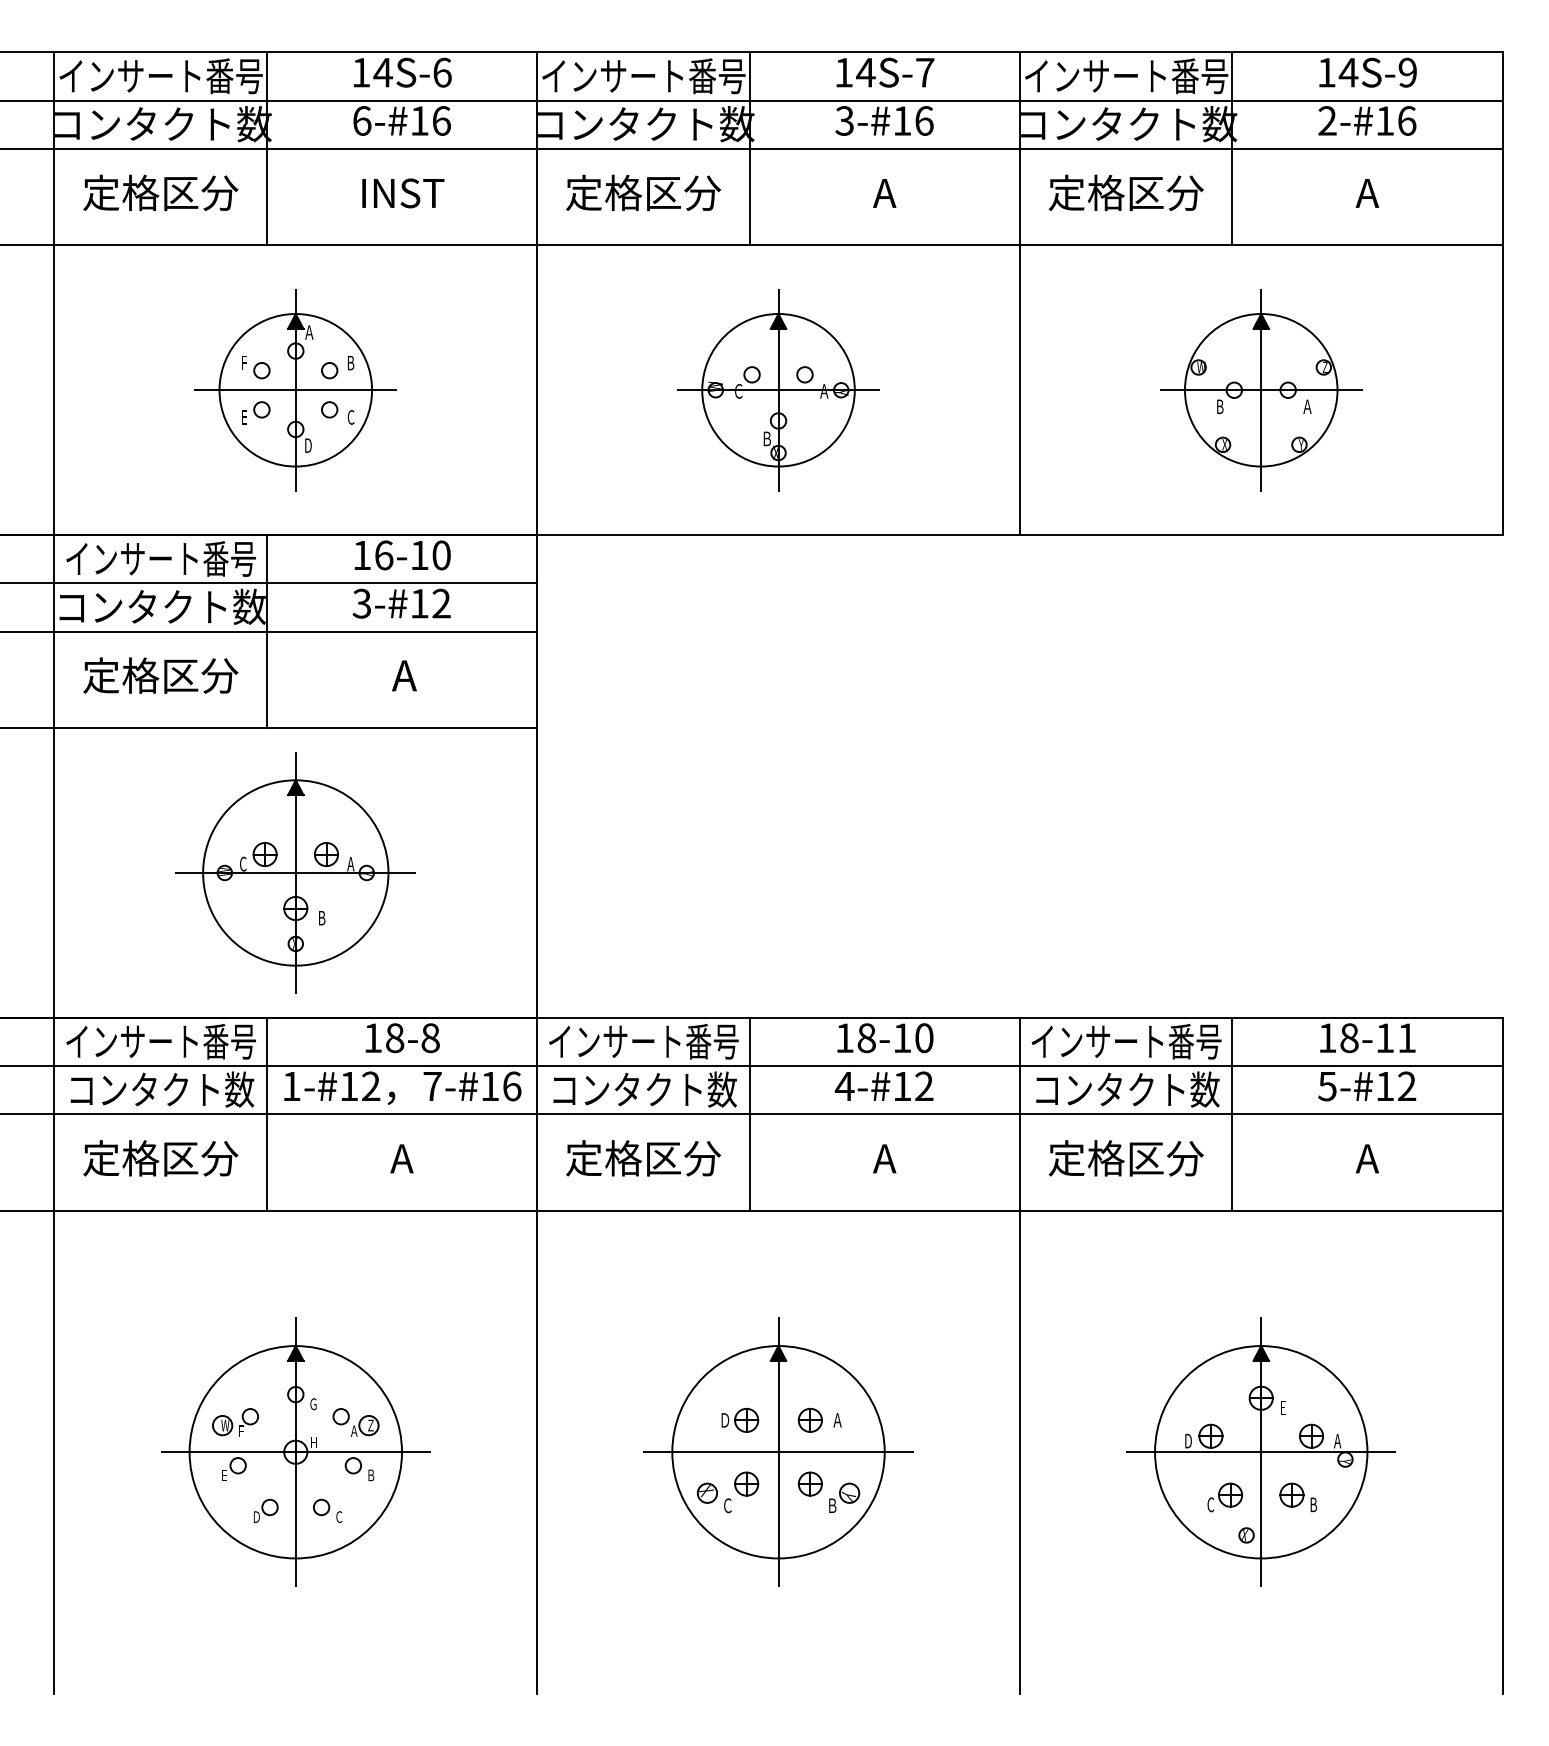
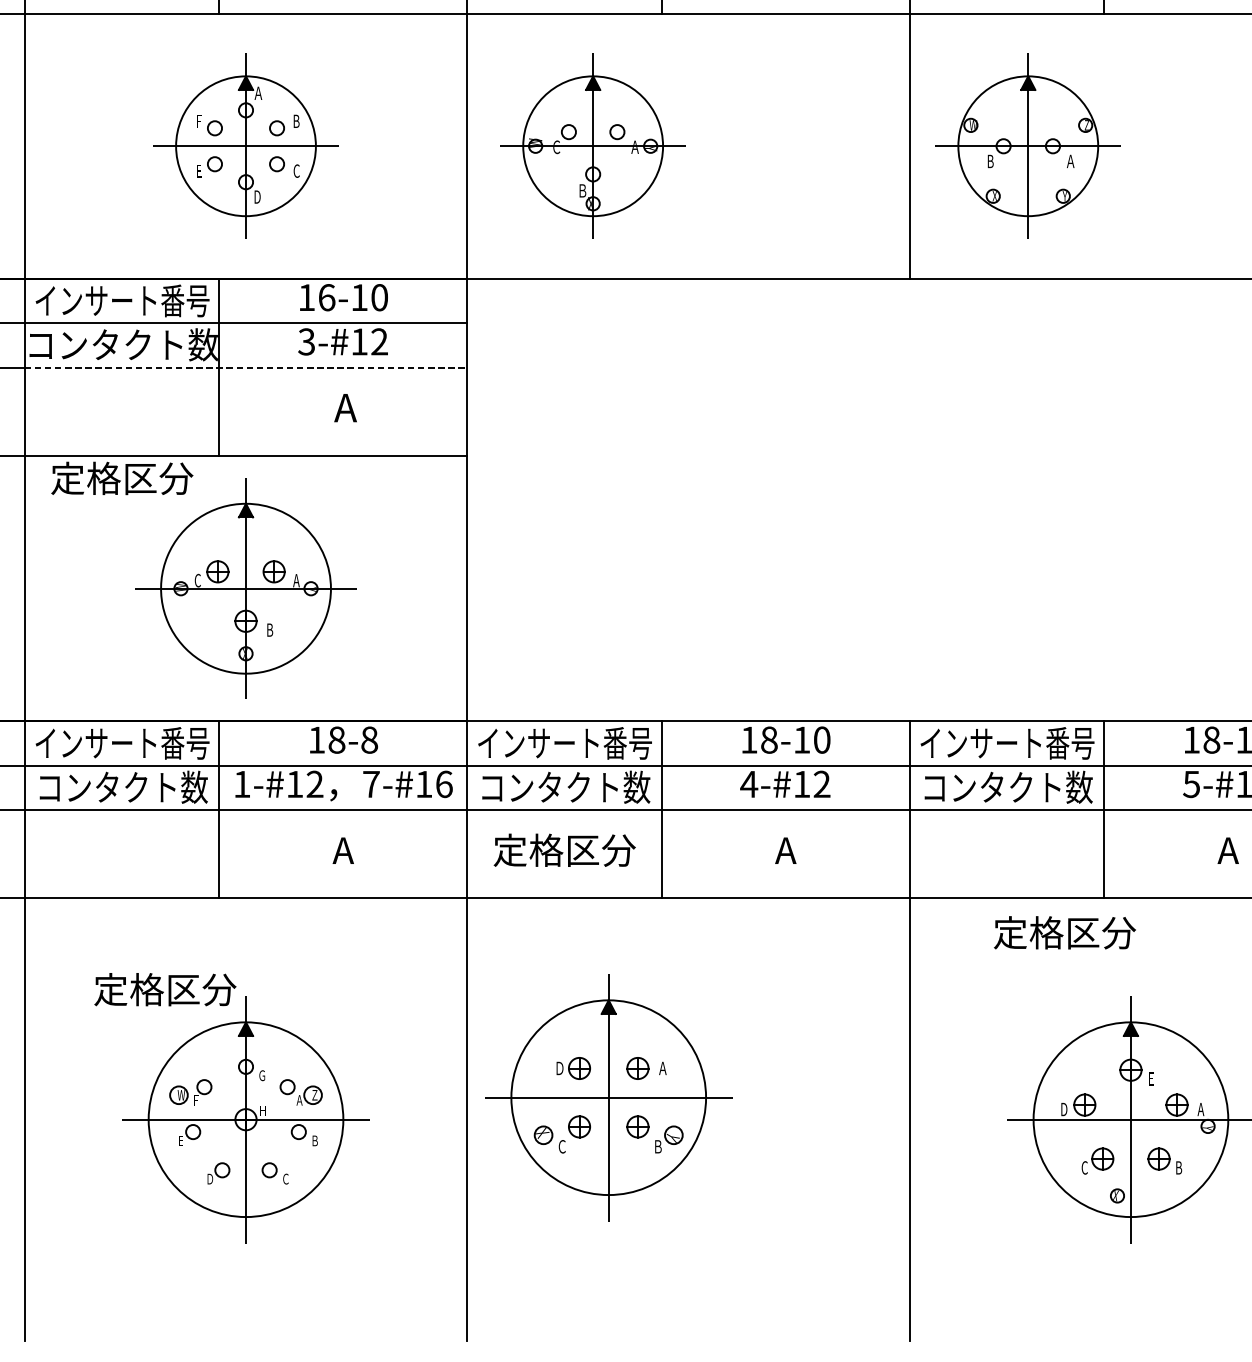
part: (778, 390) -> (593, 146), moved
part: (1261, 390) -> (1028, 146), moved
line: (296, 631) -> (246, 367), solid -> dashed
text: (160, 675) -> (121, 478), moved
text: (160, 1158) -> (165, 989), moved
text: (1125, 1158) -> (1064, 932), moved
part: (778, 1451) -> (608, 1097), moved

